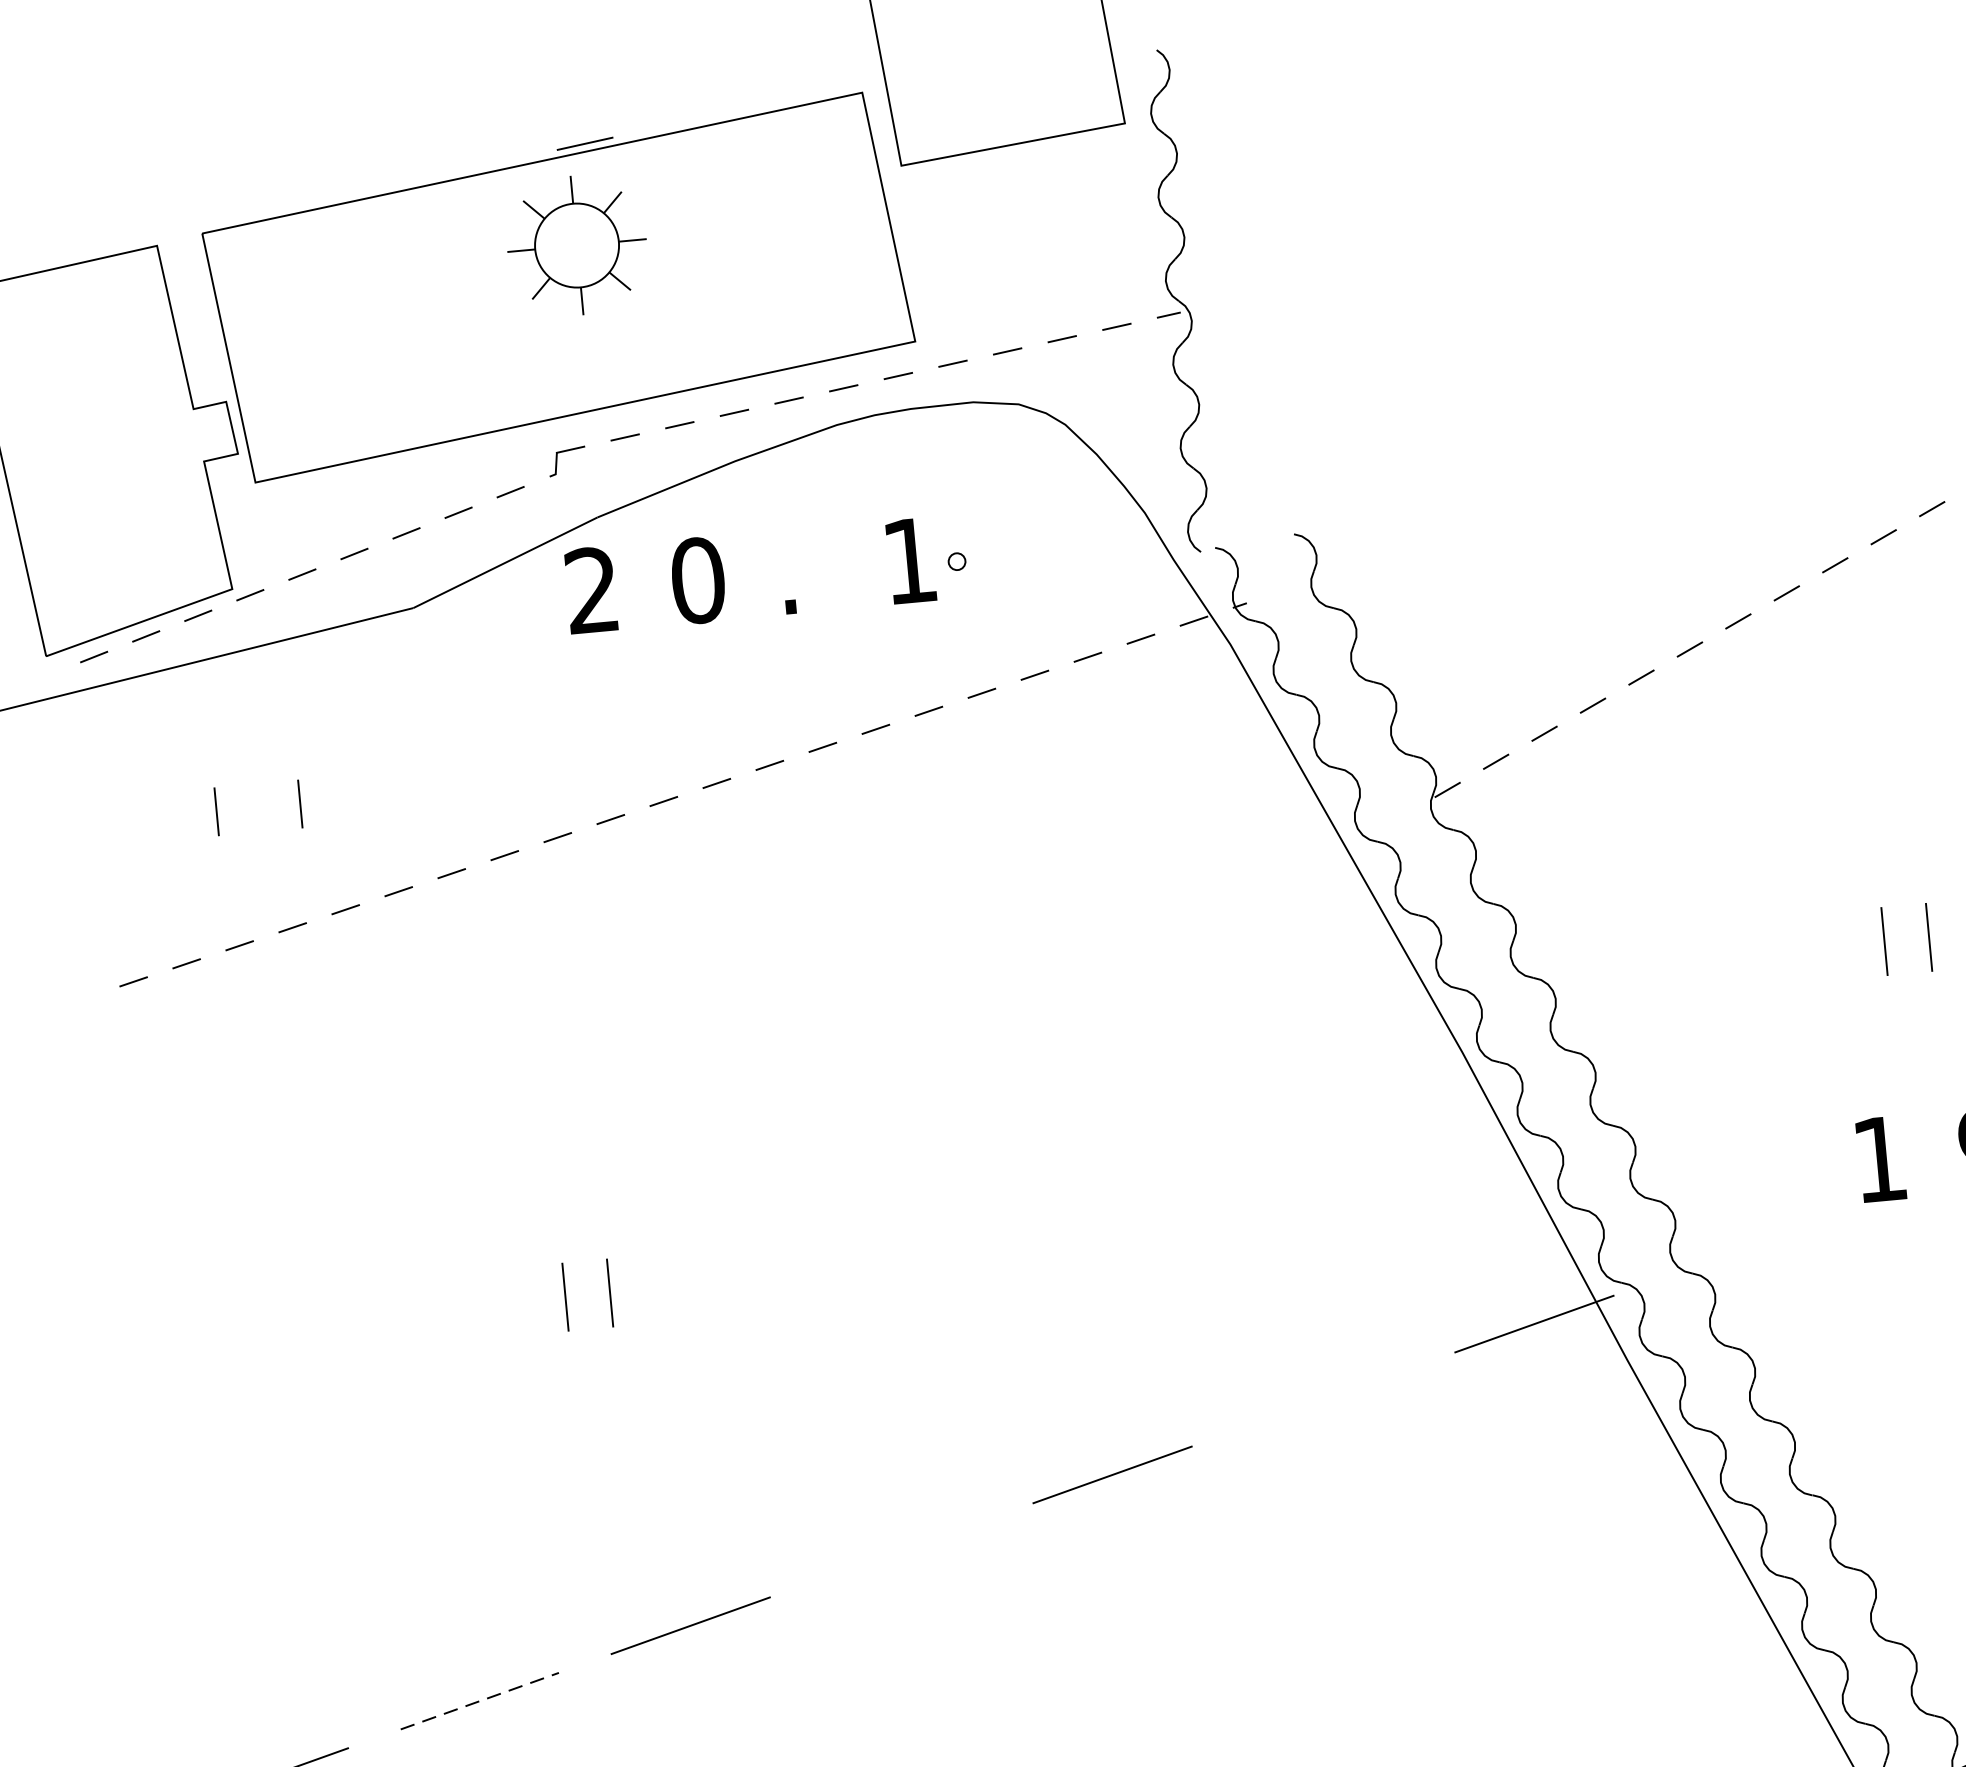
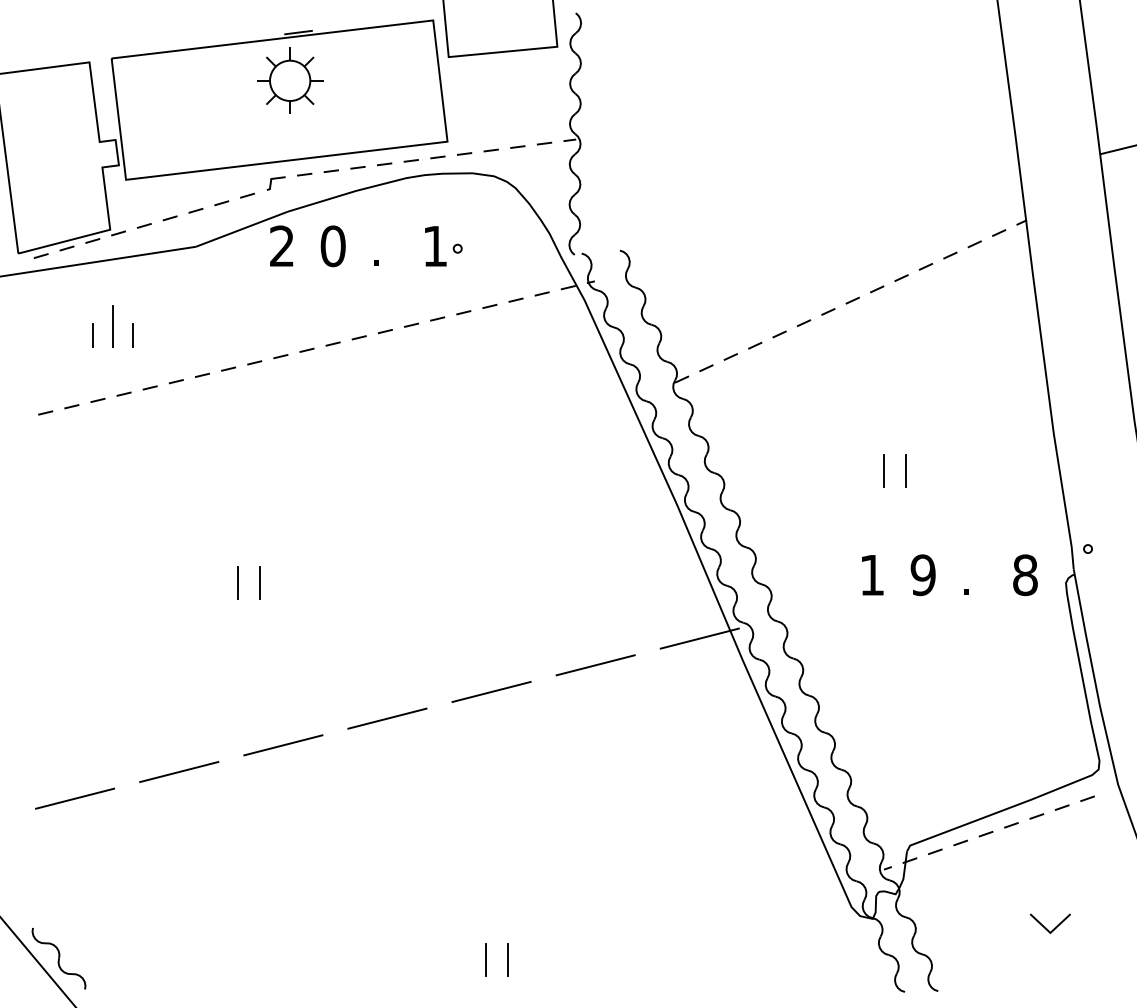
line: (257, 789) -> (113, 326), added
line: (1323, 1399) -> (595, 665), added
line: (901, 1549) -> (387, 718), added
line: (480, 1700) -> (179, 771), dashed -> solid

